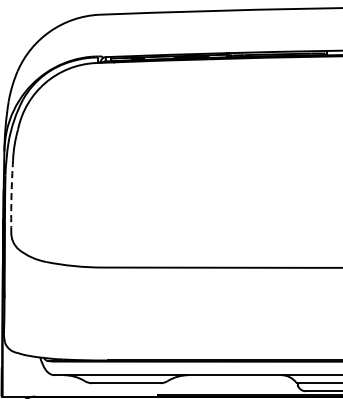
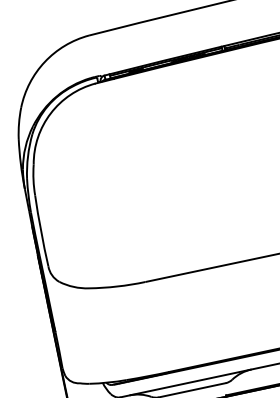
arc: (11, 196) -> (41, 231), dashed -> solid

